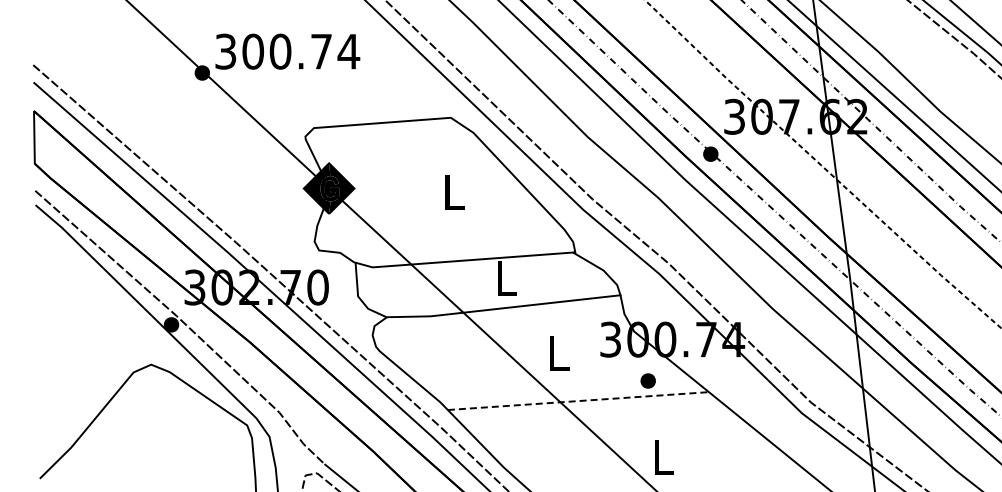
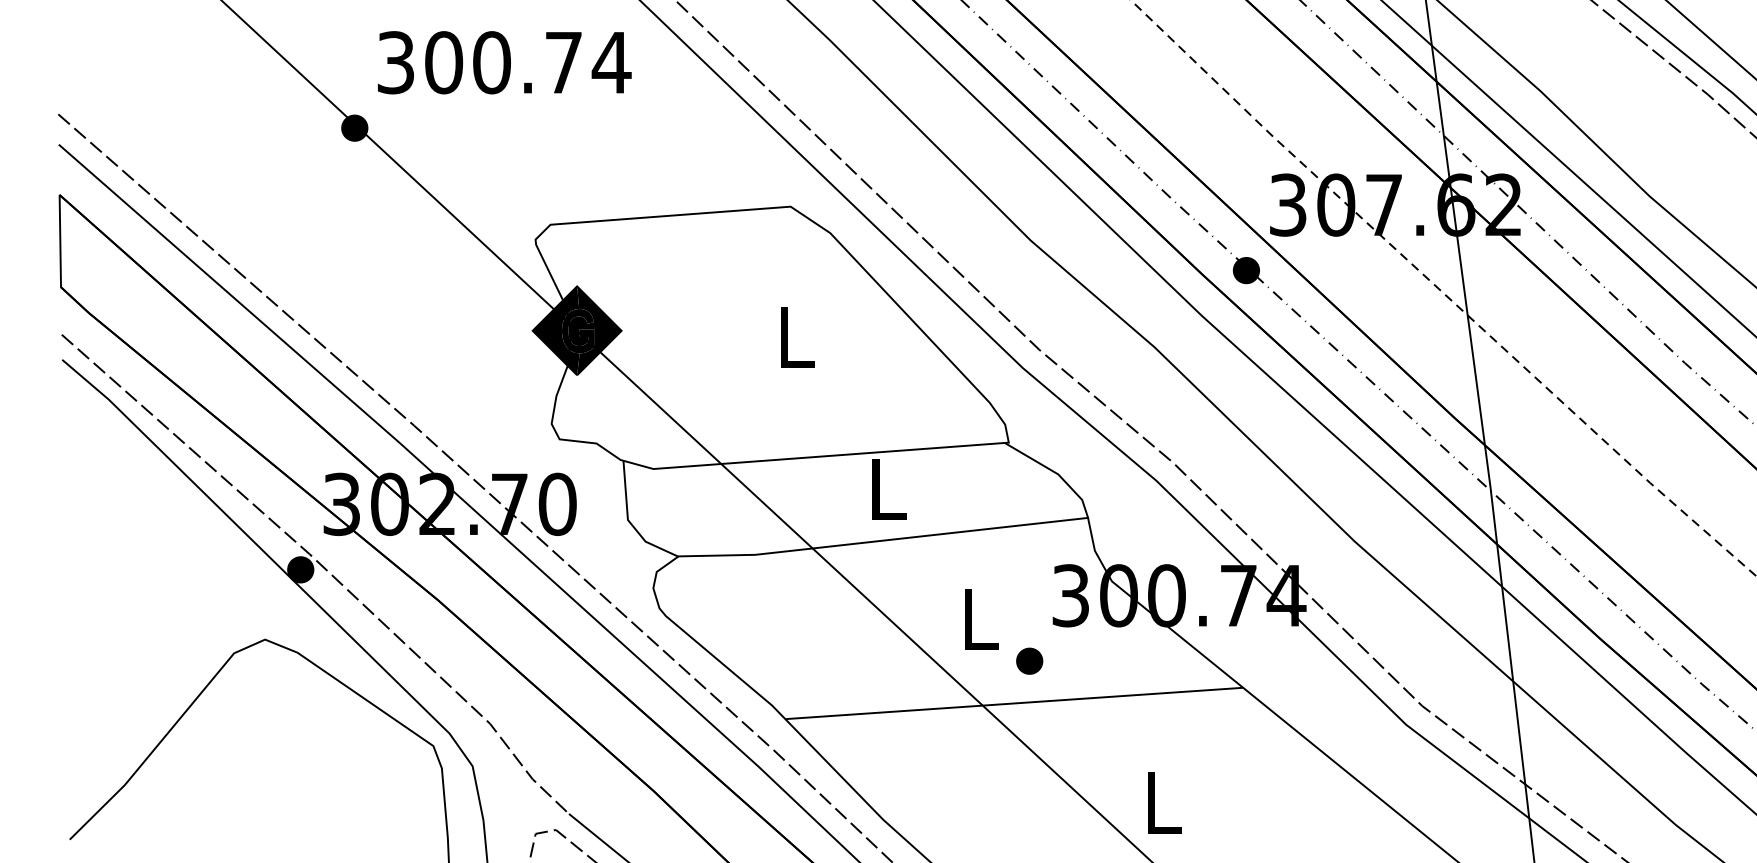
text: (287, 51) -> (504, 62), moved
part: (647, 380) -> (1028, 660), moved
line: (578, 401) -> (1014, 704), dashed -> solid

